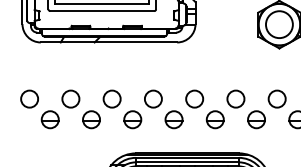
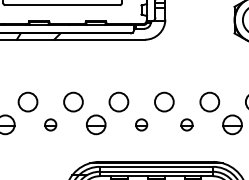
part: (91, 119) -> (50, 124), size x0.6
part: (173, 119) -> (141, 124), size x0.6
part: (214, 119) -> (186, 124), size x0.6

